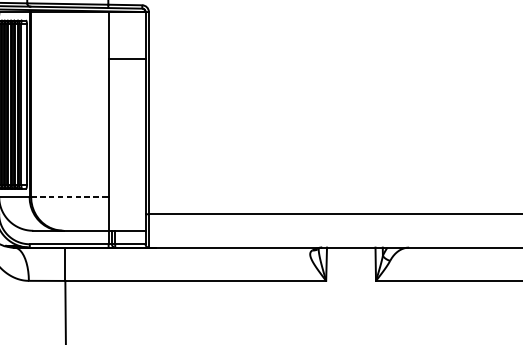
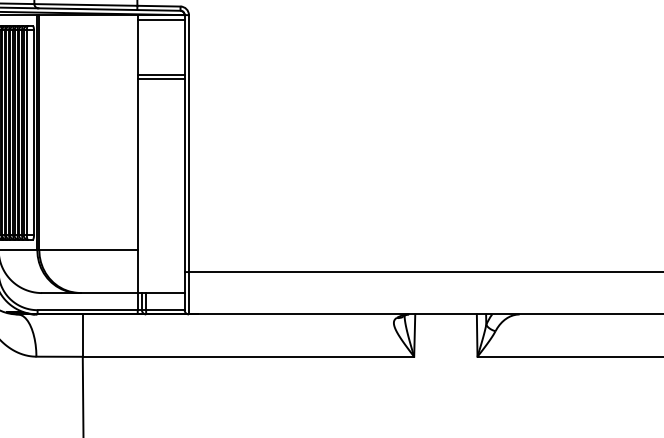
line: (126, 15) -> (160, 19), added
line: (126, 62) -> (160, 79), added
line: (69, 197) -> (88, 250), dashed -> solid

